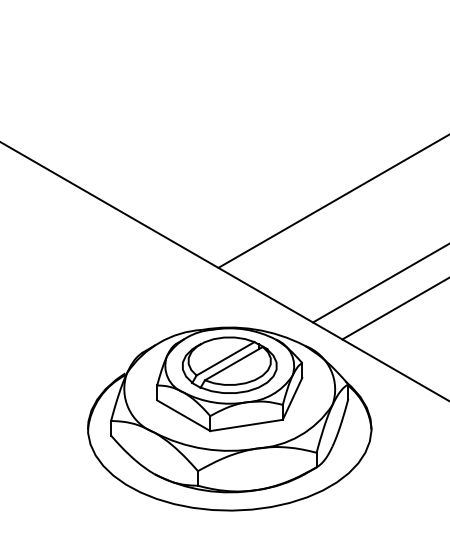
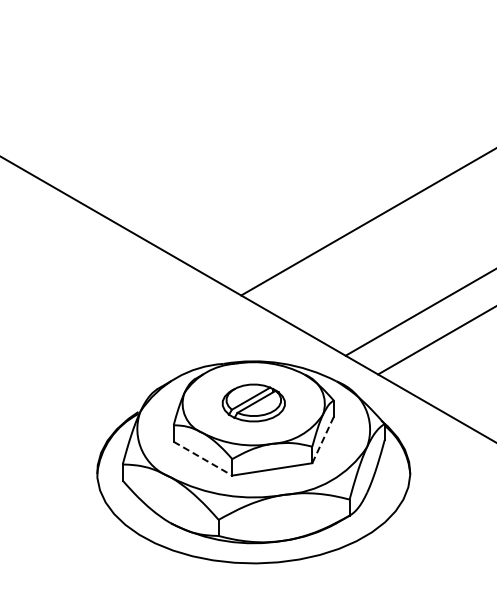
part: (229, 364) -> (253, 402), size x0.6
line: (292, 398) -> (323, 439), solid -> dashed
line: (183, 415) -> (202, 458), solid -> dashed

